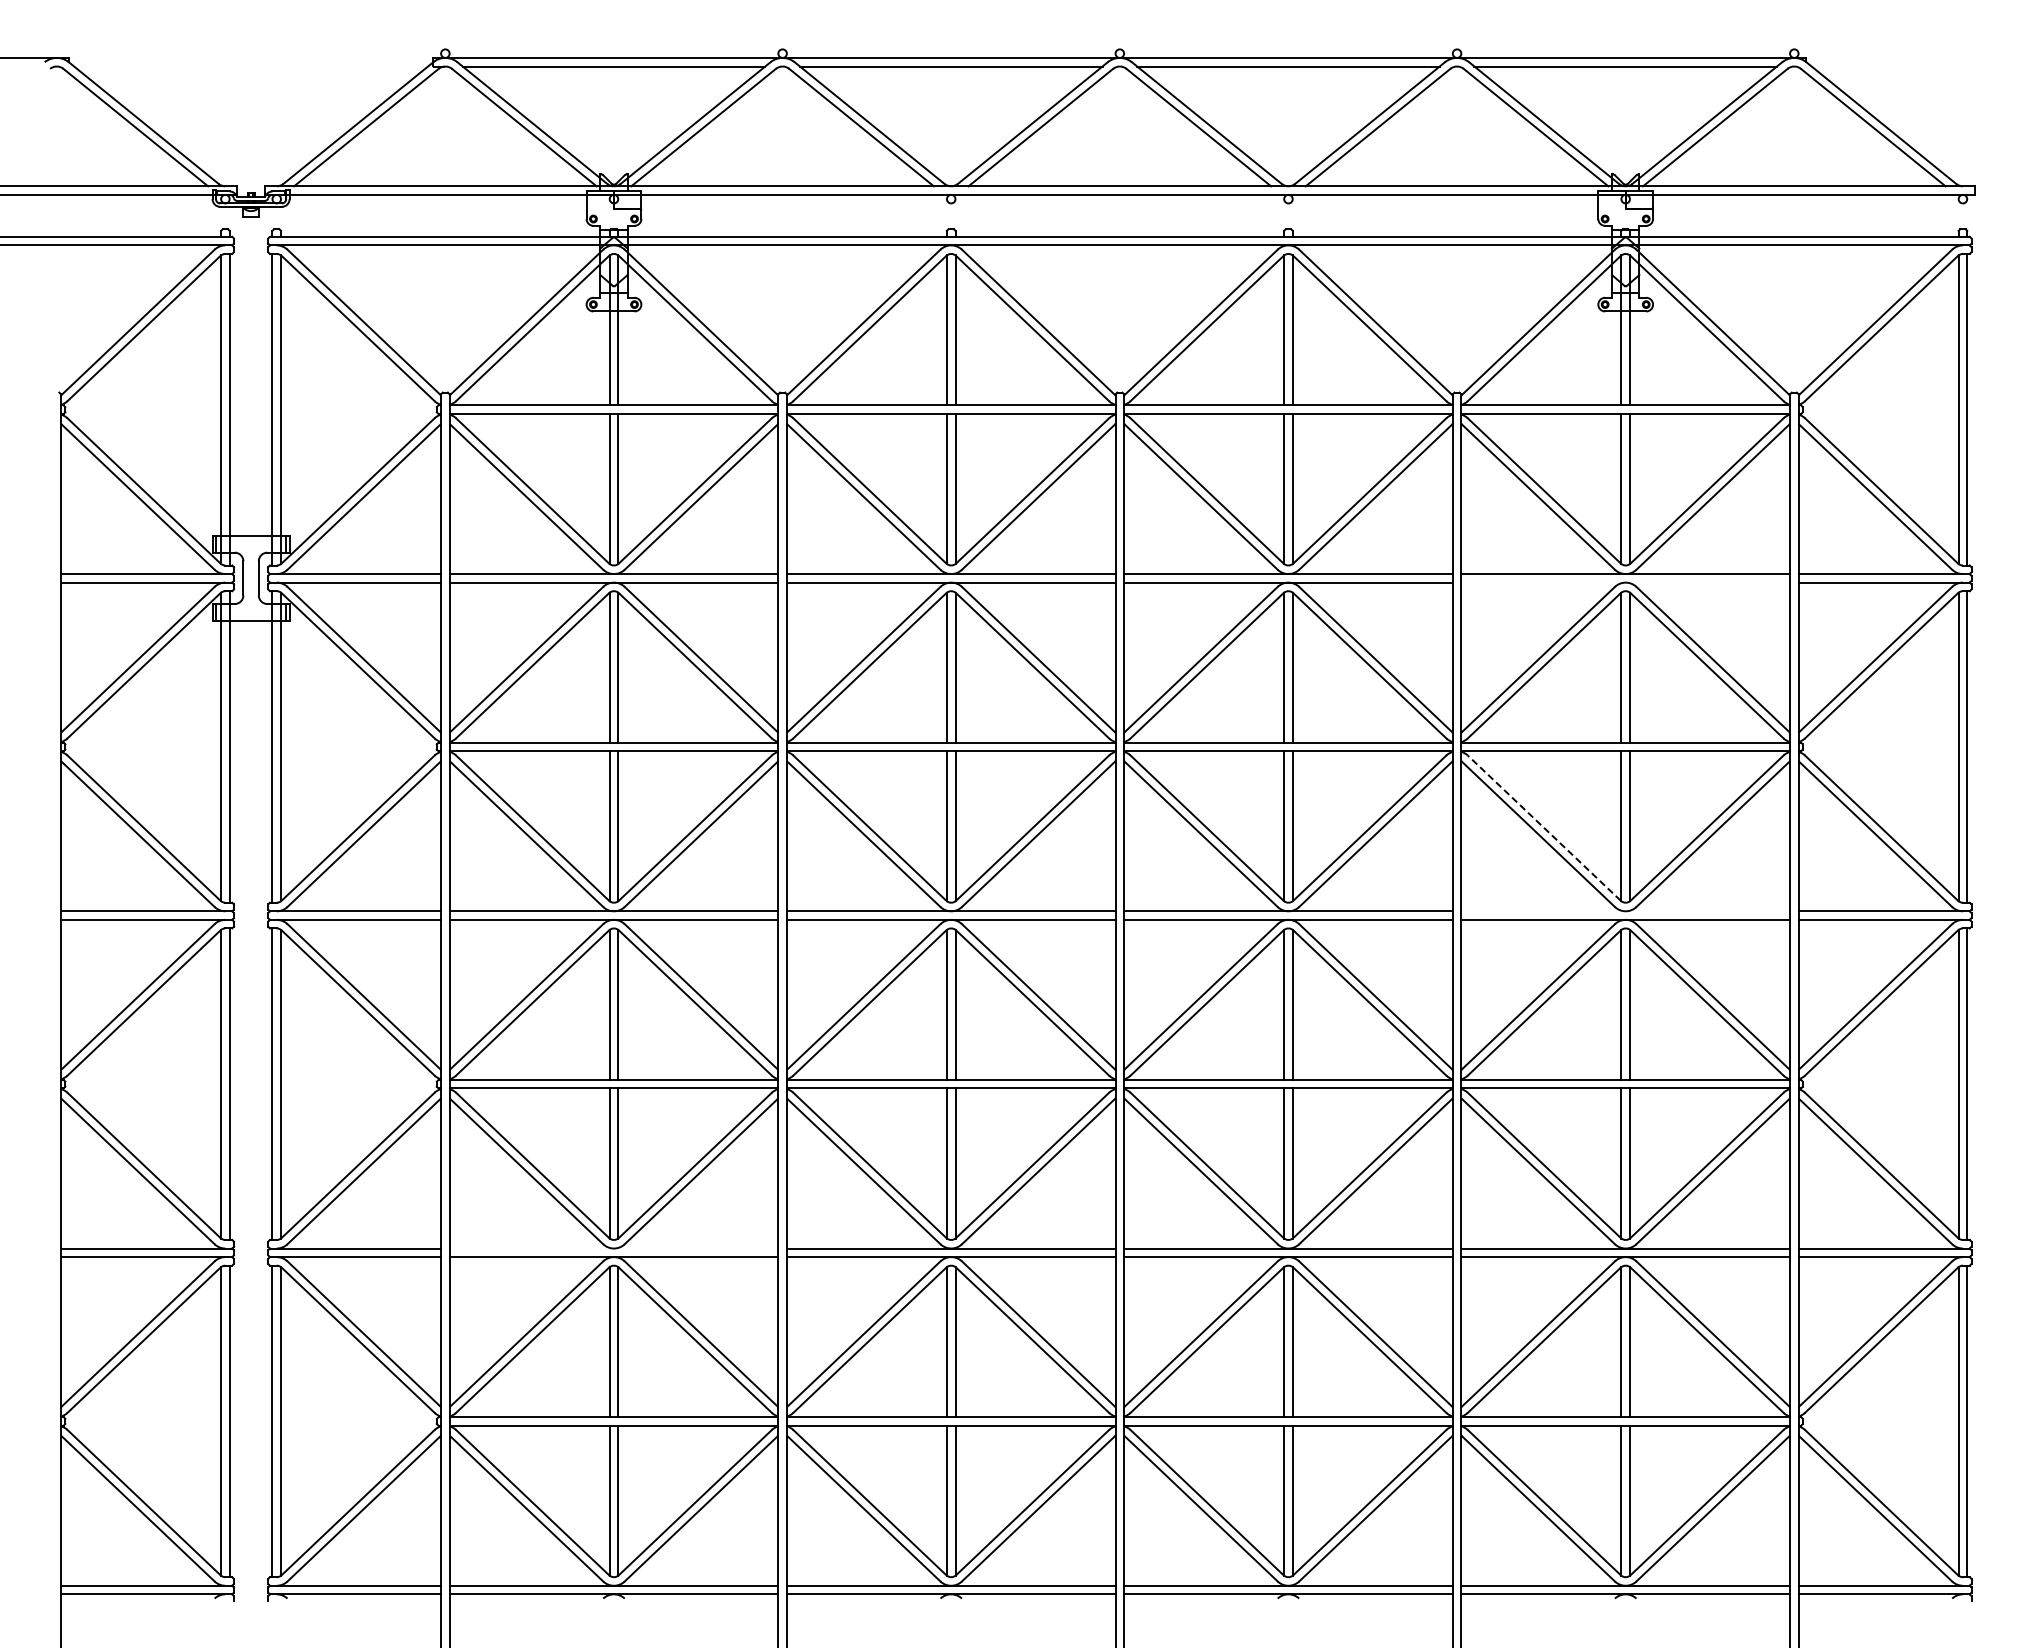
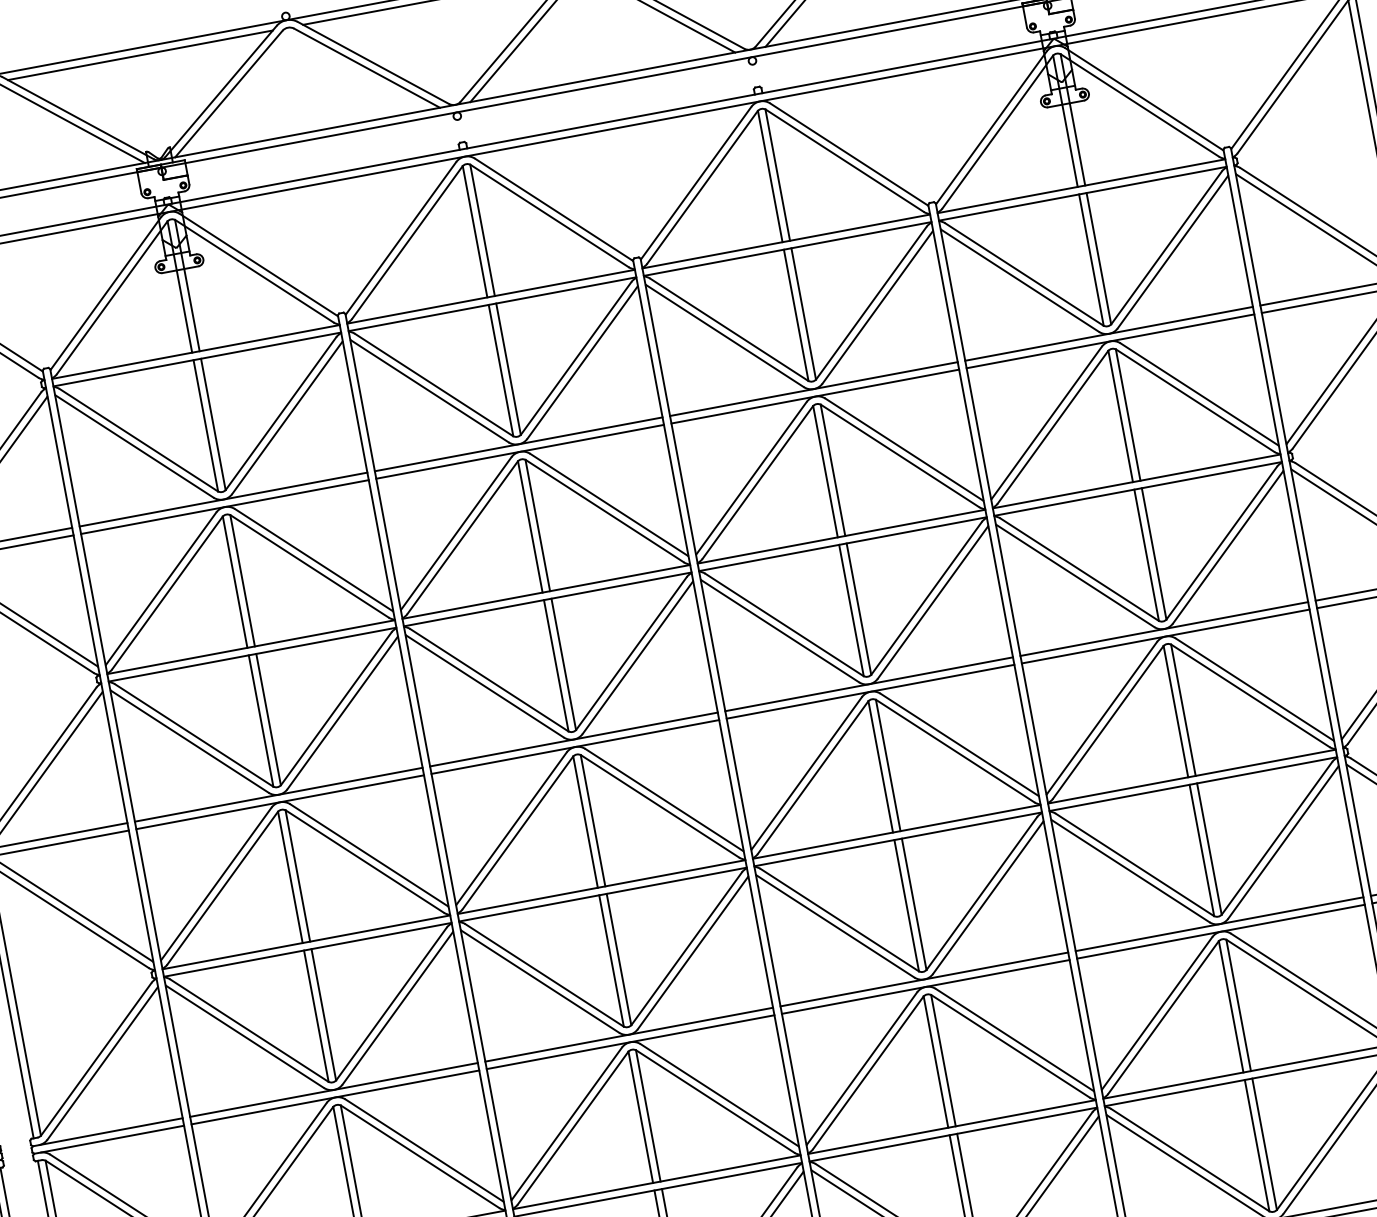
line: (1625, 582) -> (1110, 341), added
line: (1544, 828) -> (1079, 569), dashed -> solid
line: (1625, 911) -> (1164, 629), added
line: (613, 1248) -> (333, 1089), added

